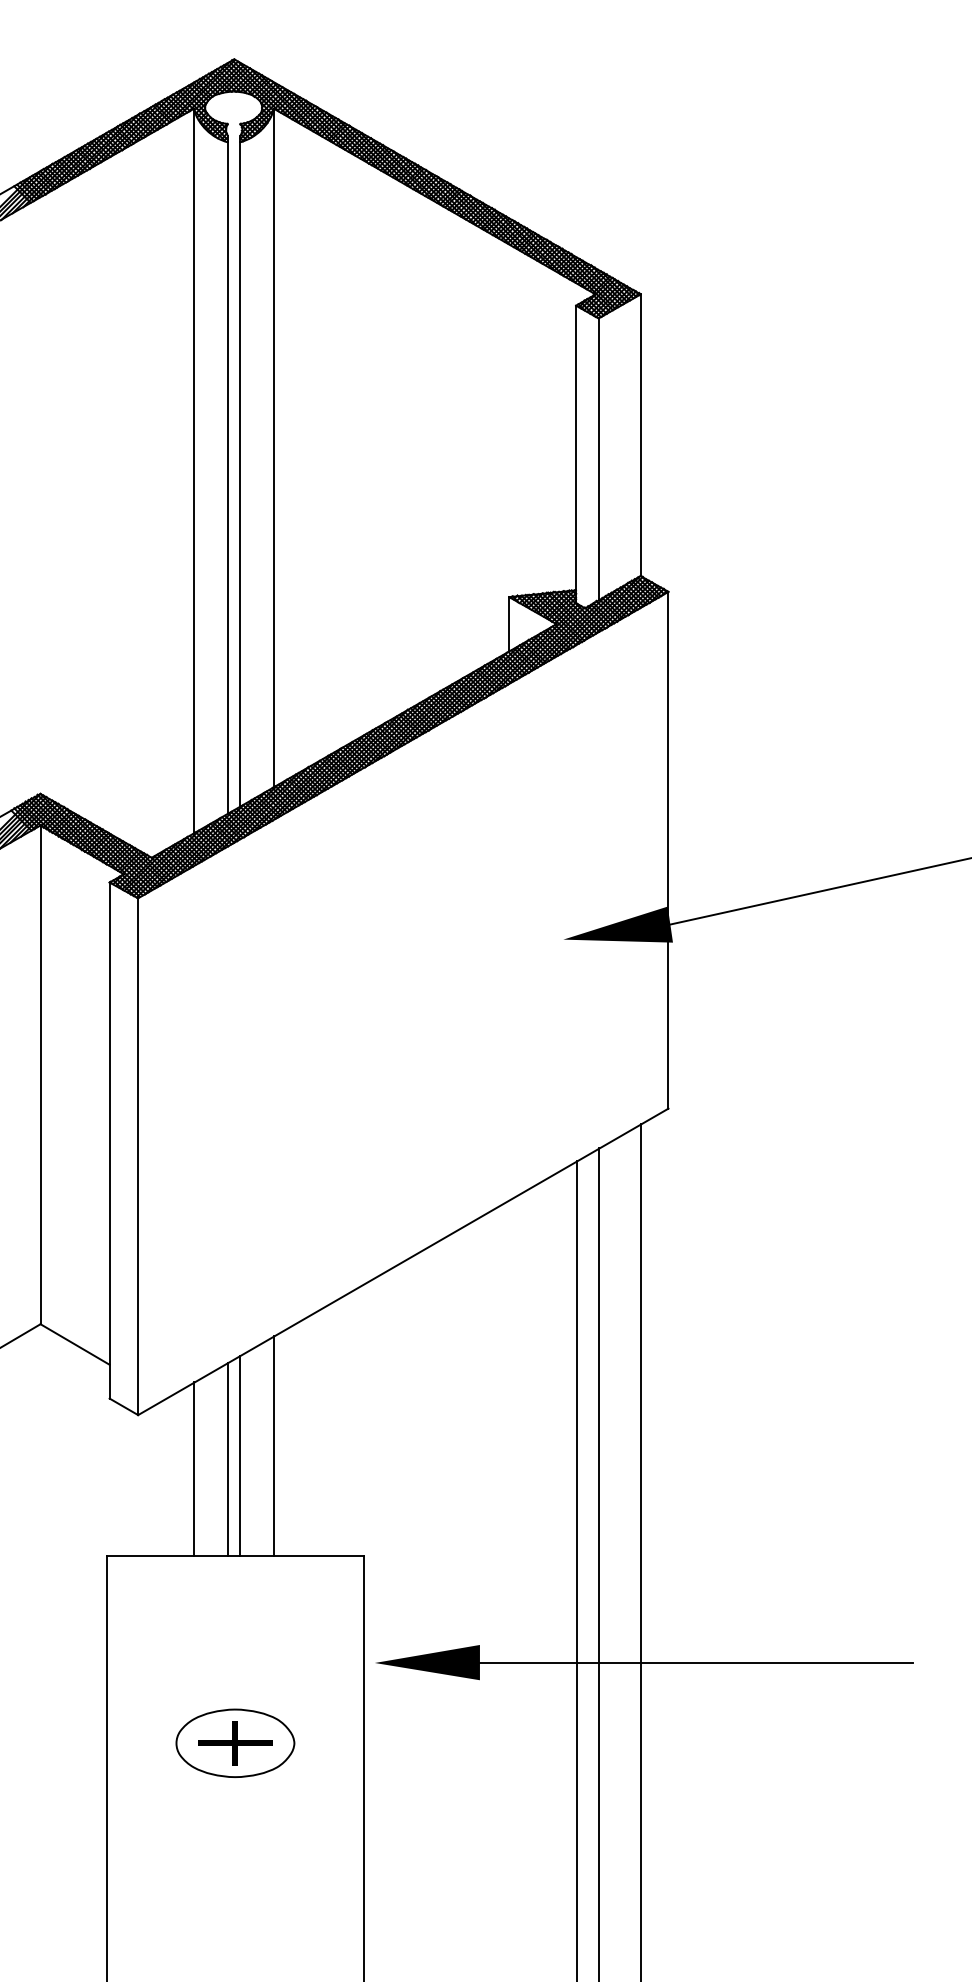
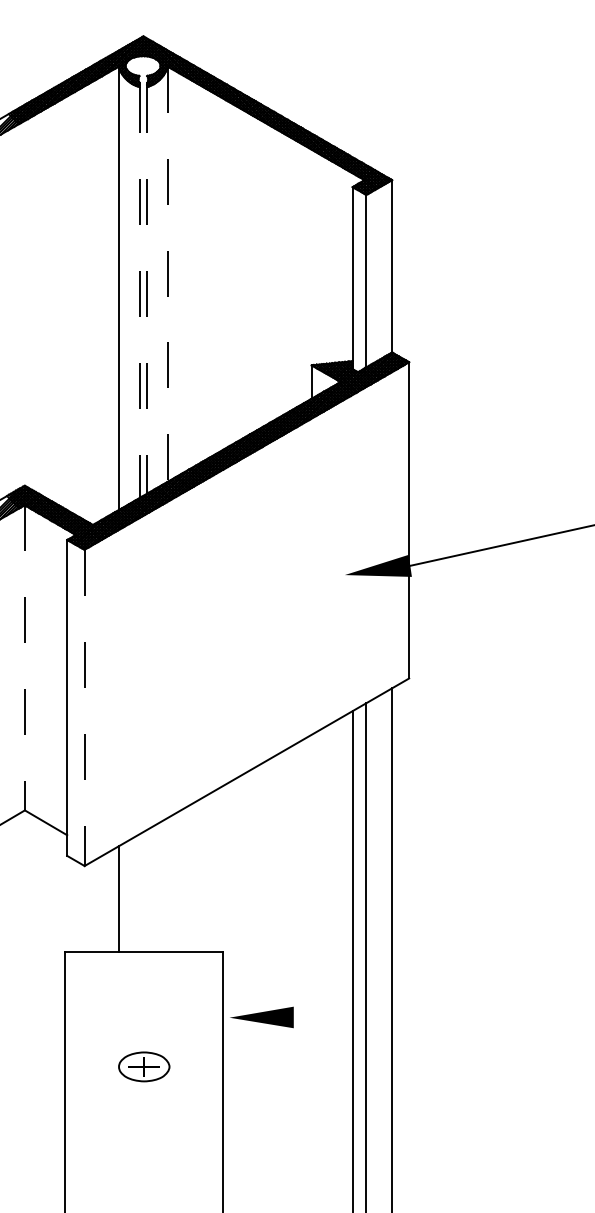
line: (273, 448) -> (167, 274), solid -> dashed
line: (240, 474) -> (147, 290), solid -> dashed
line: (227, 477) -> (139, 292), solid -> dashed
line: (39, 1074) -> (24, 657), solid -> dashed
line: (137, 1157) -> (84, 708), solid -> dashed
line: (273, 1445) -> (167, 884), removed
line: (240, 1455) -> (147, 890), removed
line: (227, 1458) -> (139, 892), removed
line: (696, 1662) -> (426, 1017), removed
part: (235, 1742) -> (144, 1066), size x0.7

